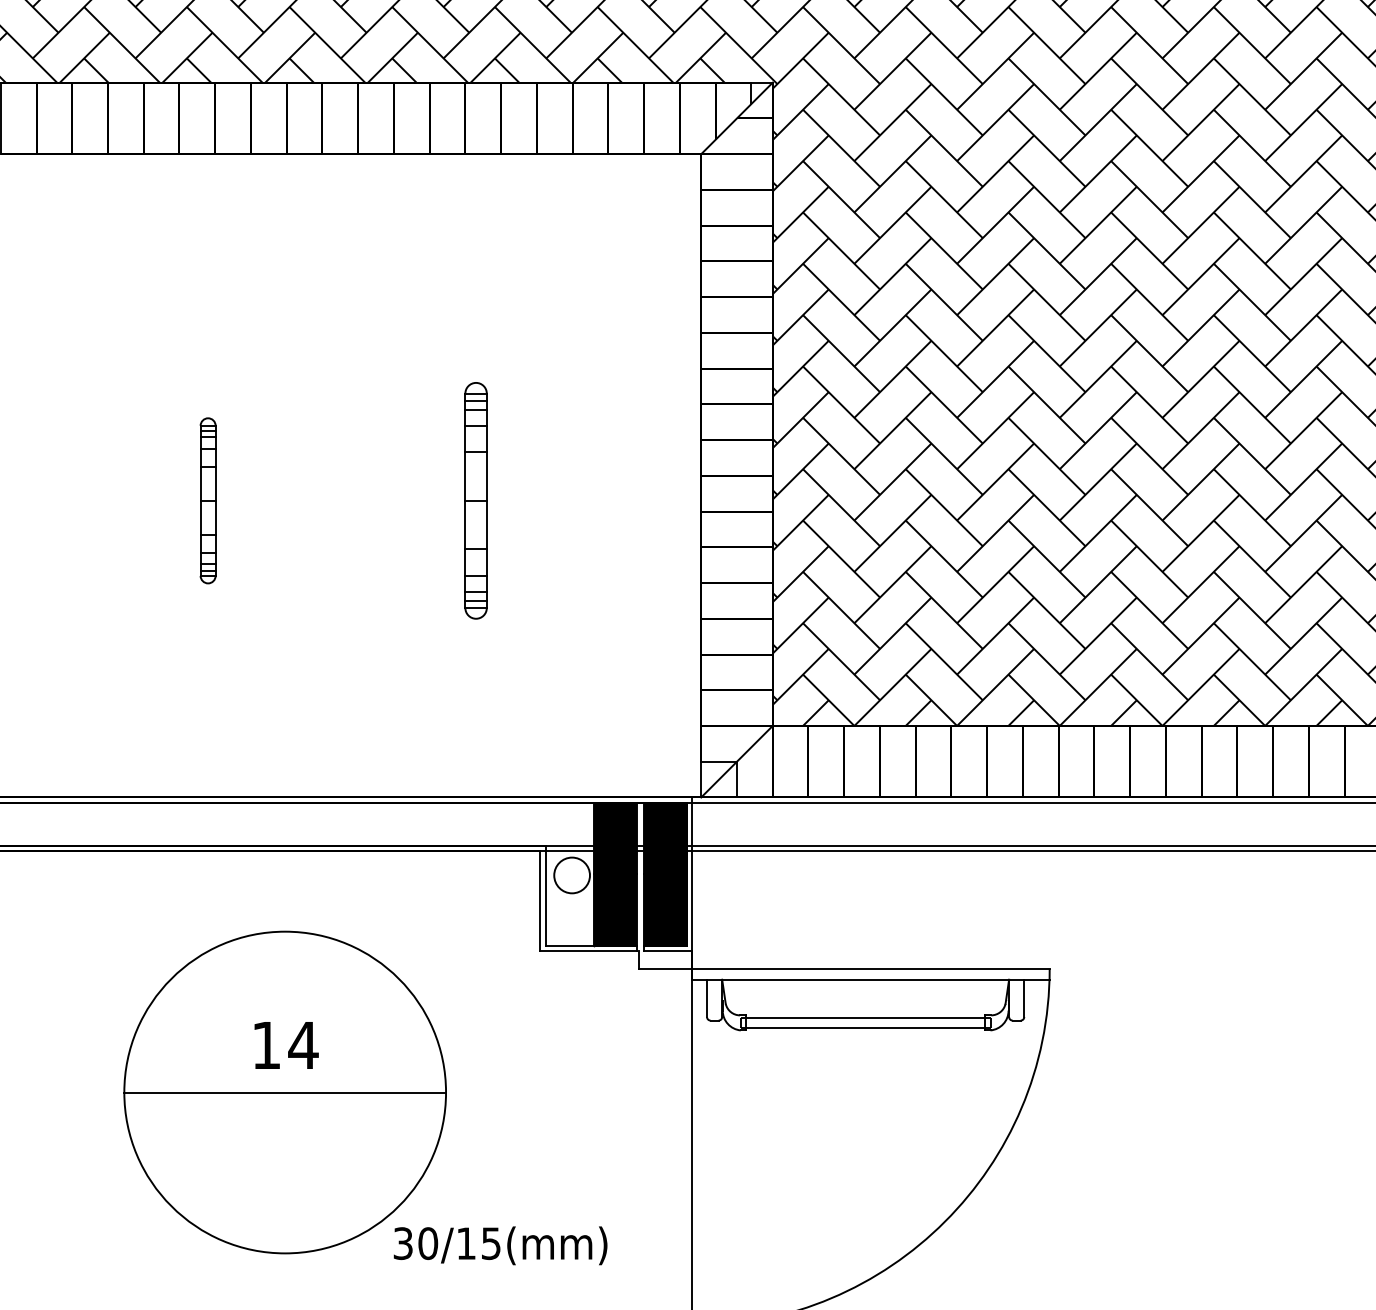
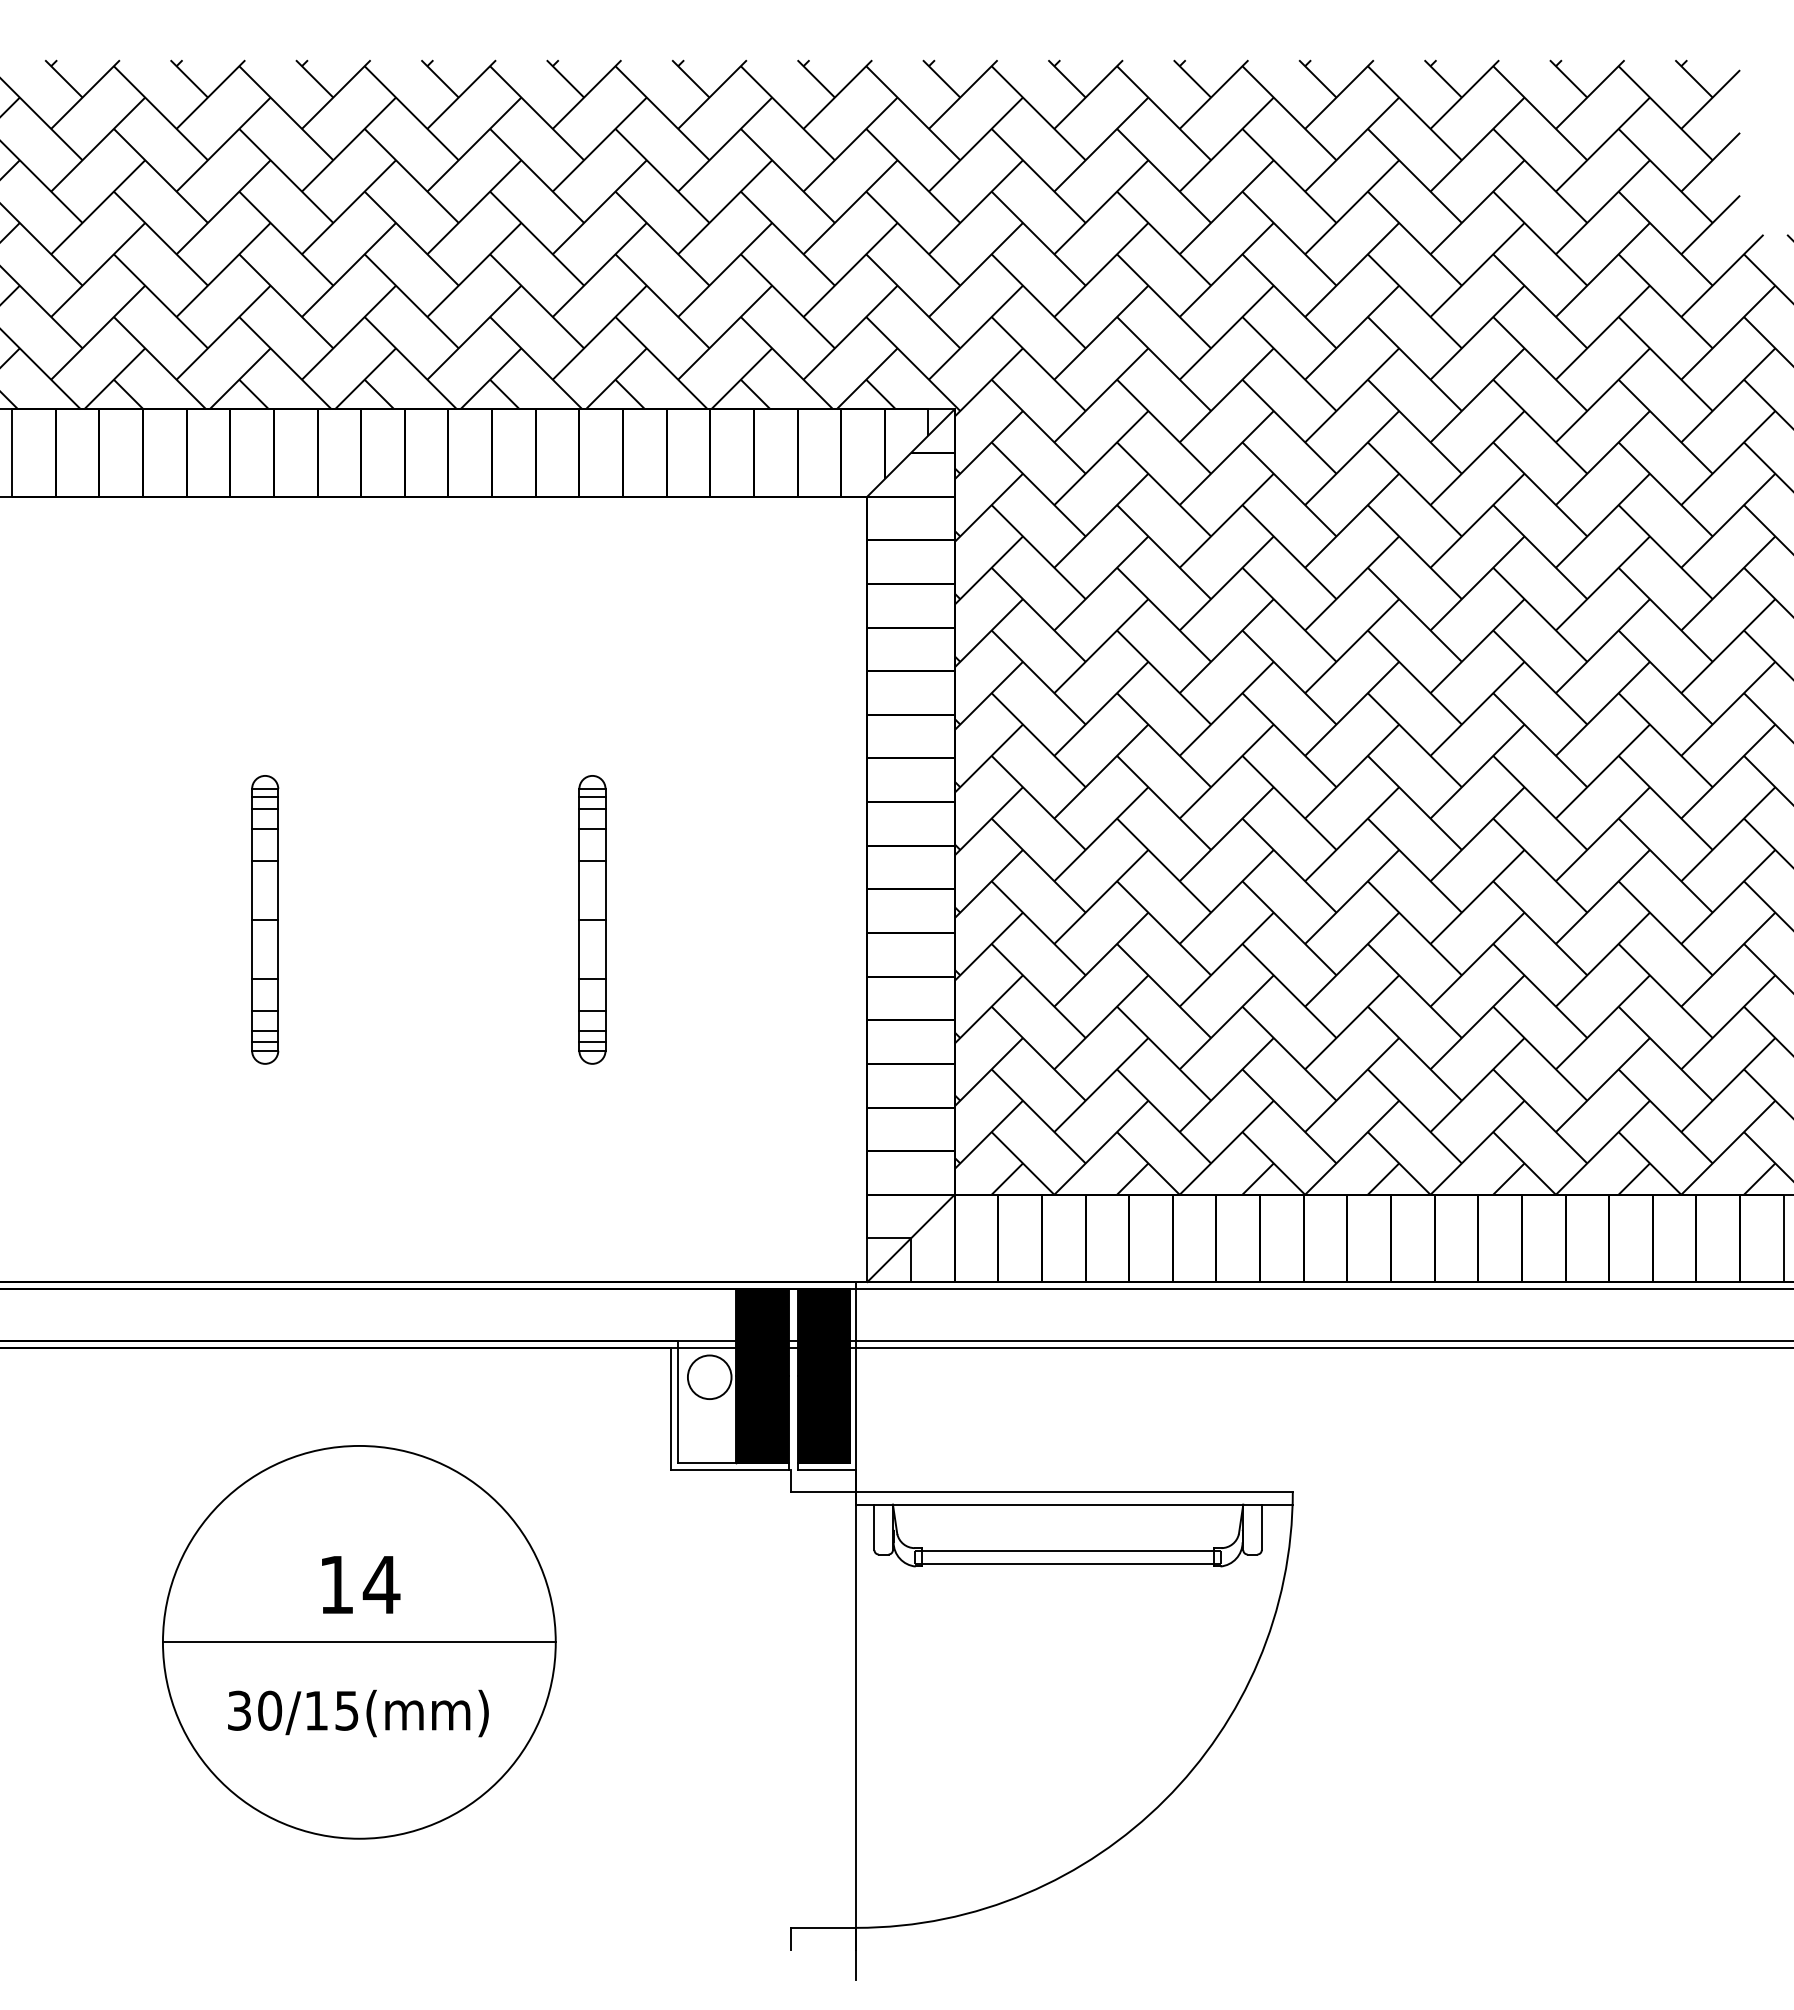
part: (208, 500) -> (265, 919), size x1.43
text: (500, 1245) -> (358, 1713), moved

